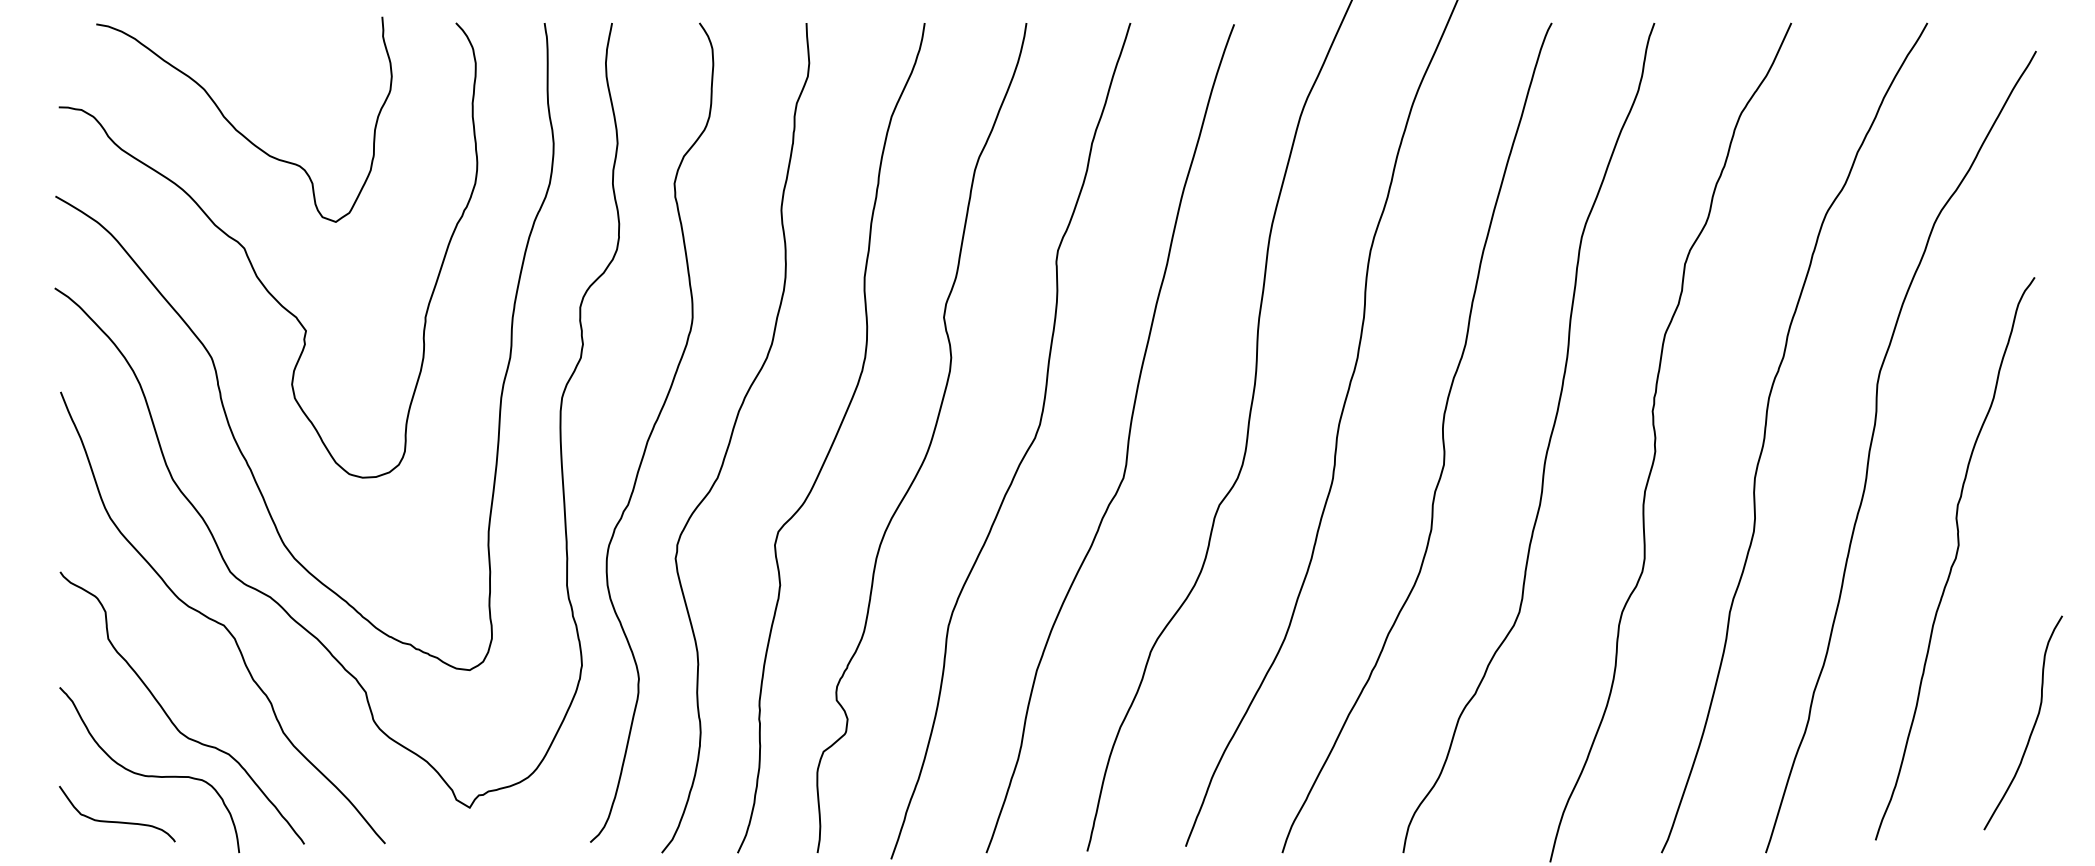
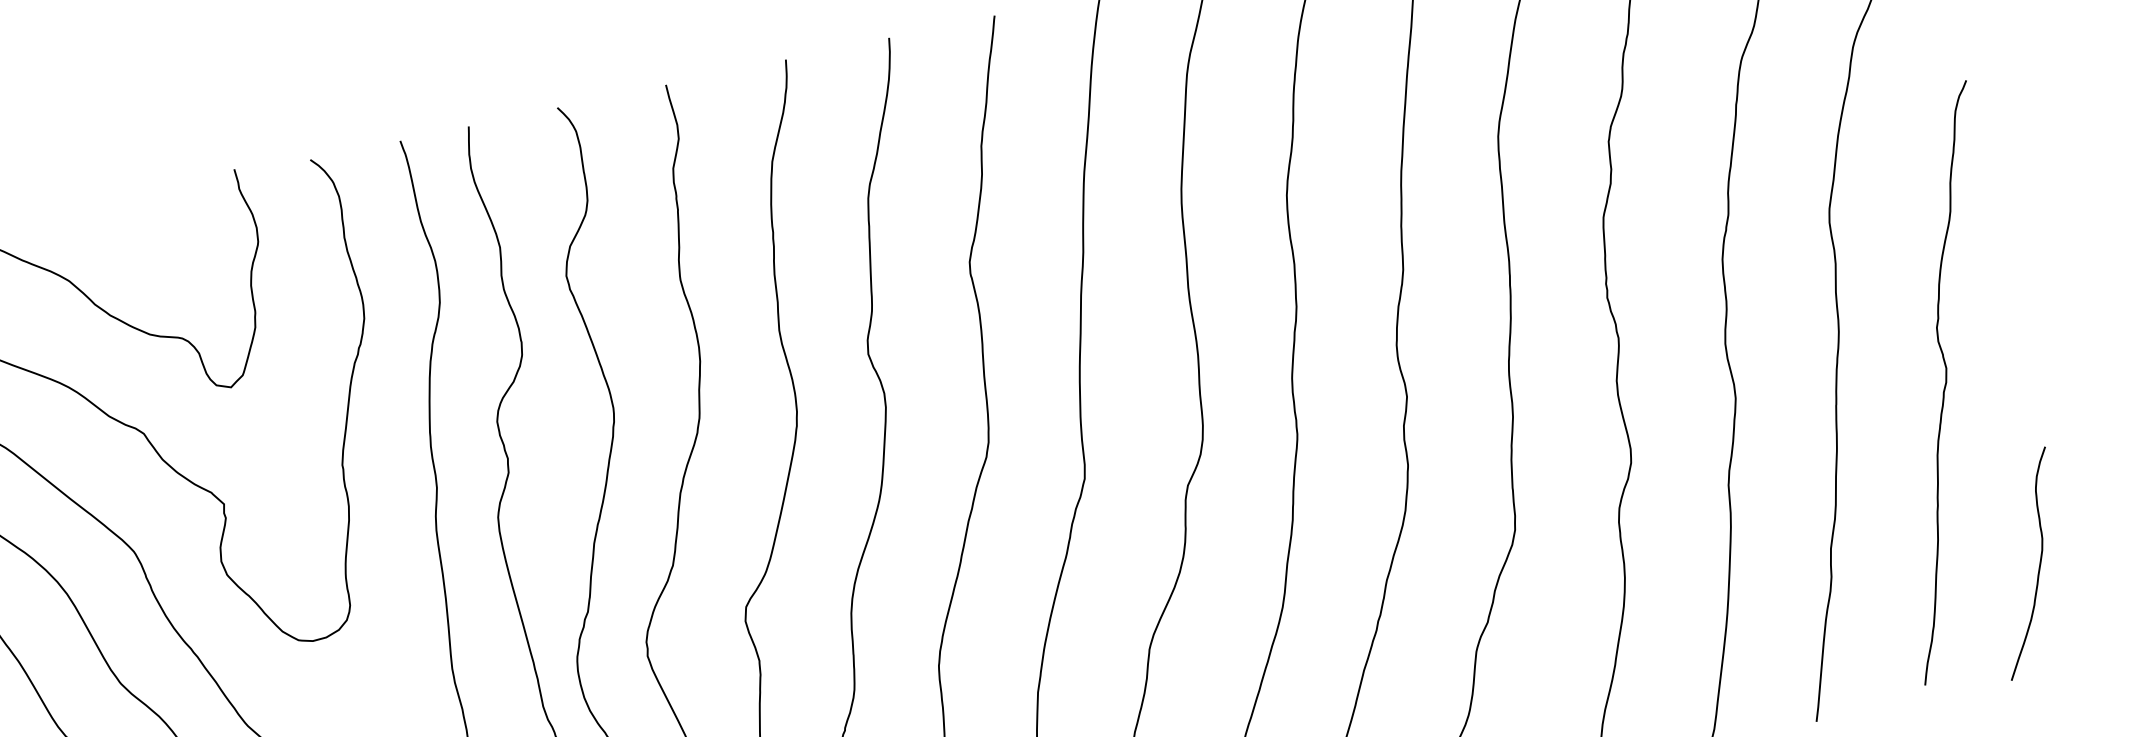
curve: (2033, 724) -> (2039, 563), moved

